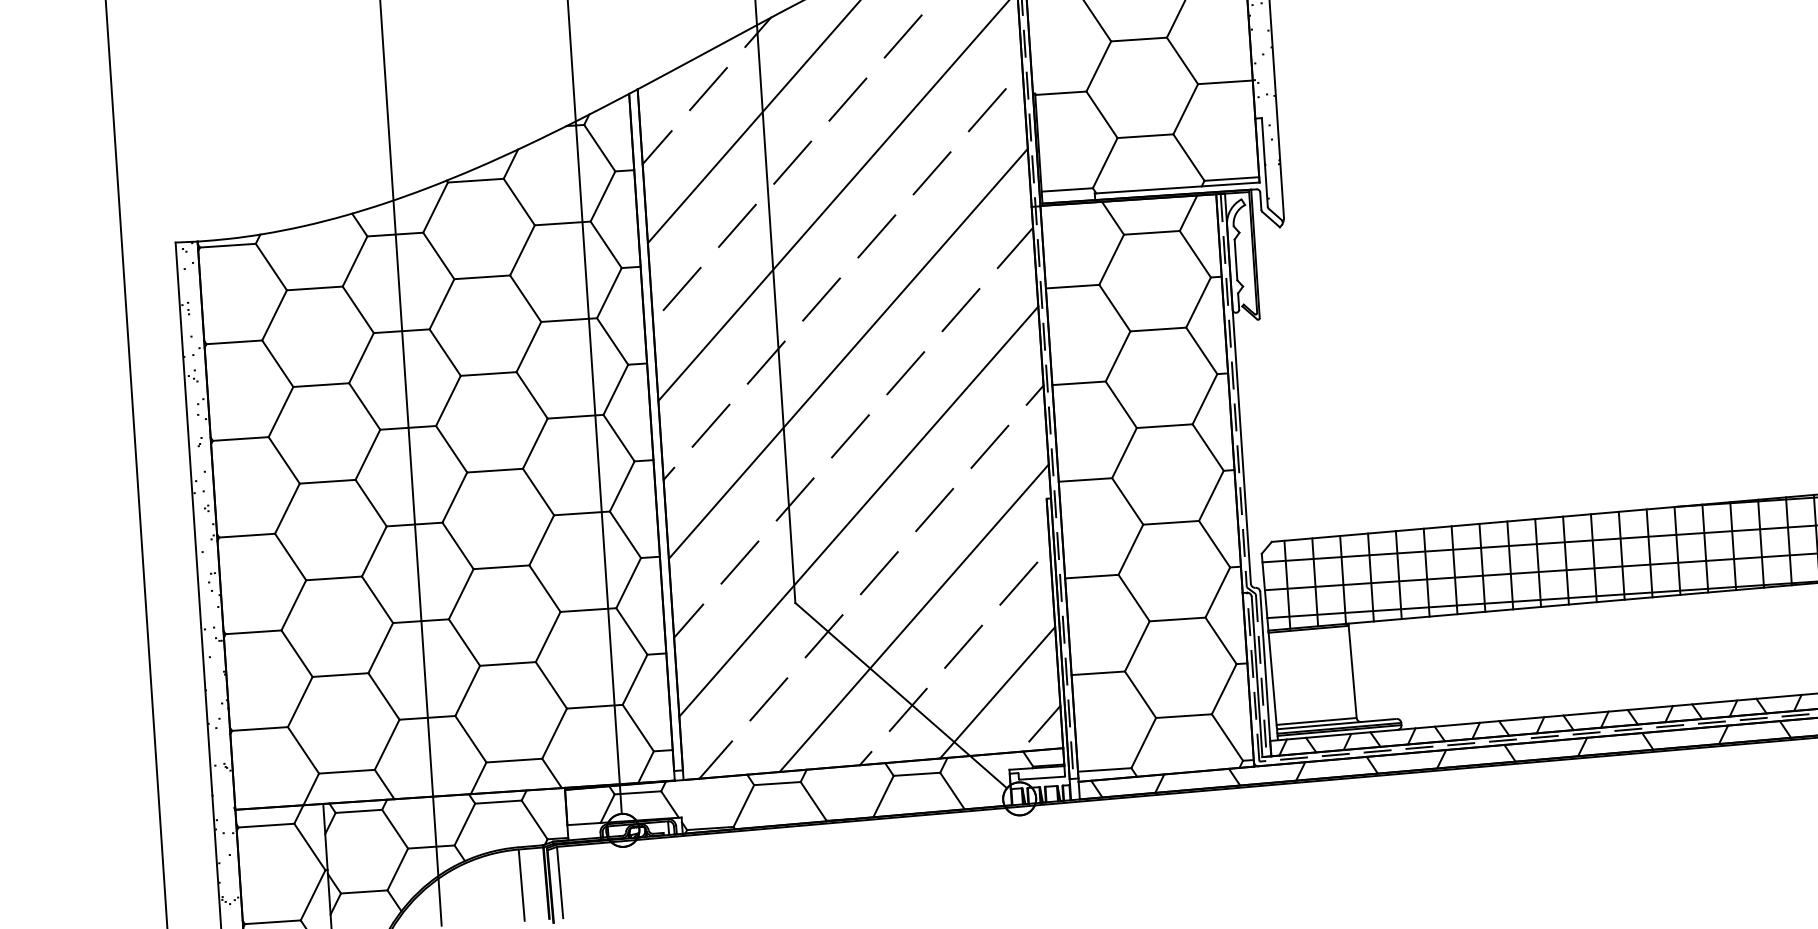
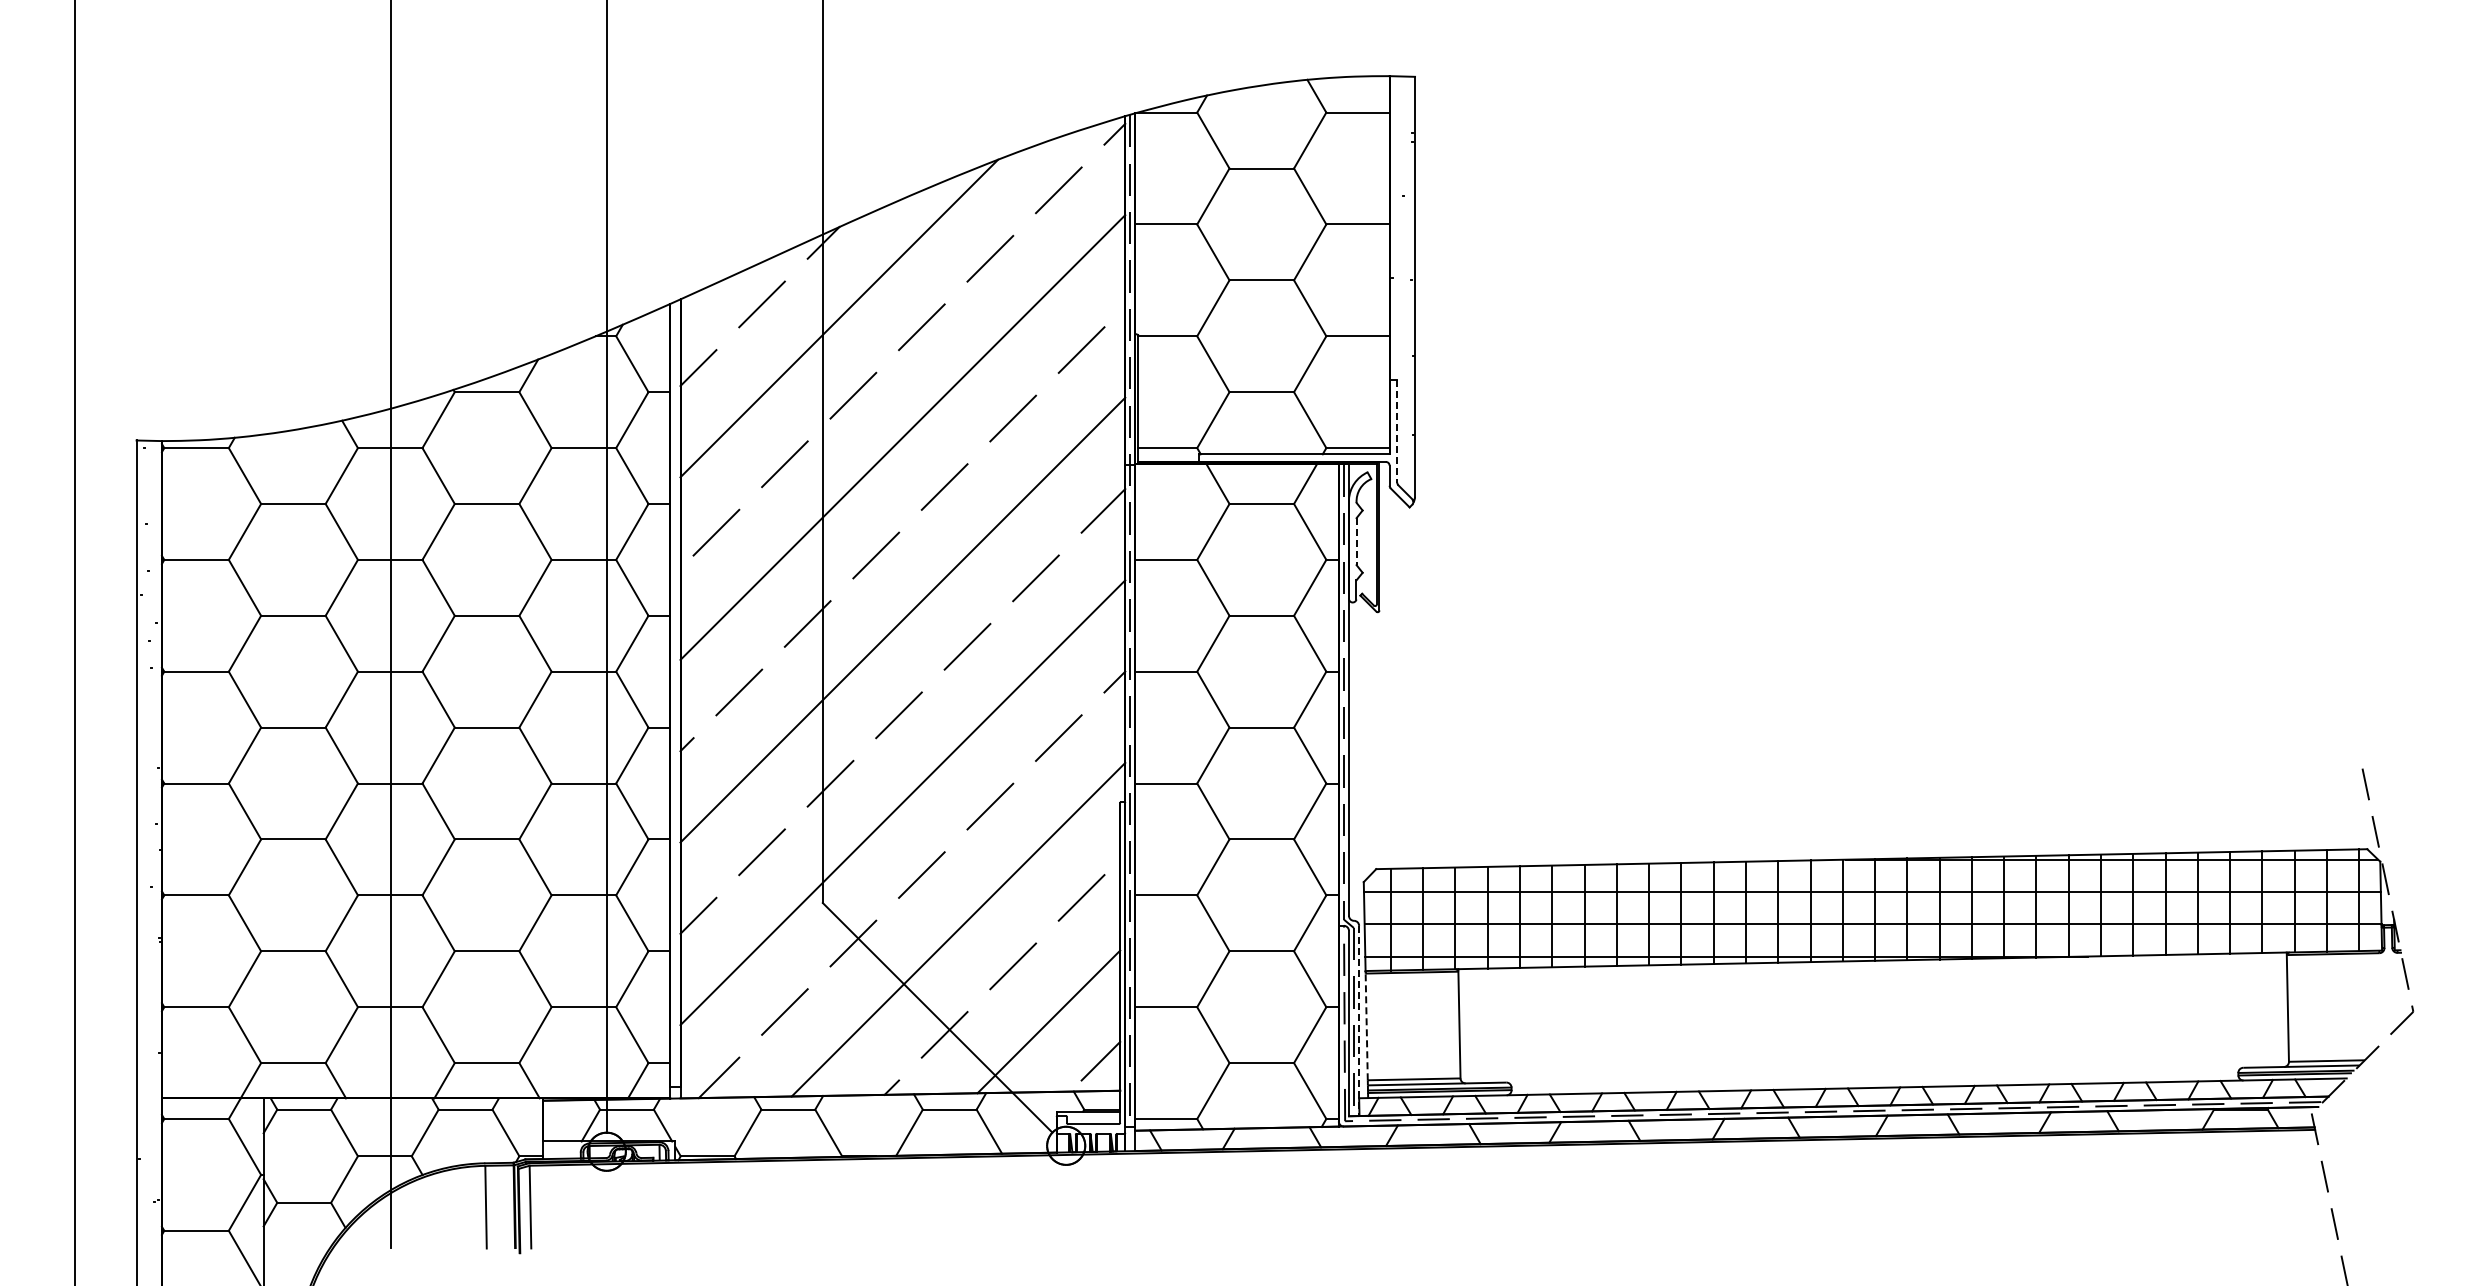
line: (1265, 162) -> (1397, 431), solid -> dashed
line: (1235, 259) -> (1356, 541), solid -> dashed
line: (1266, 674) -> (1359, 1021), solid -> dashed
line: (1272, 678) -> (1366, 1026), solid -> dashed

